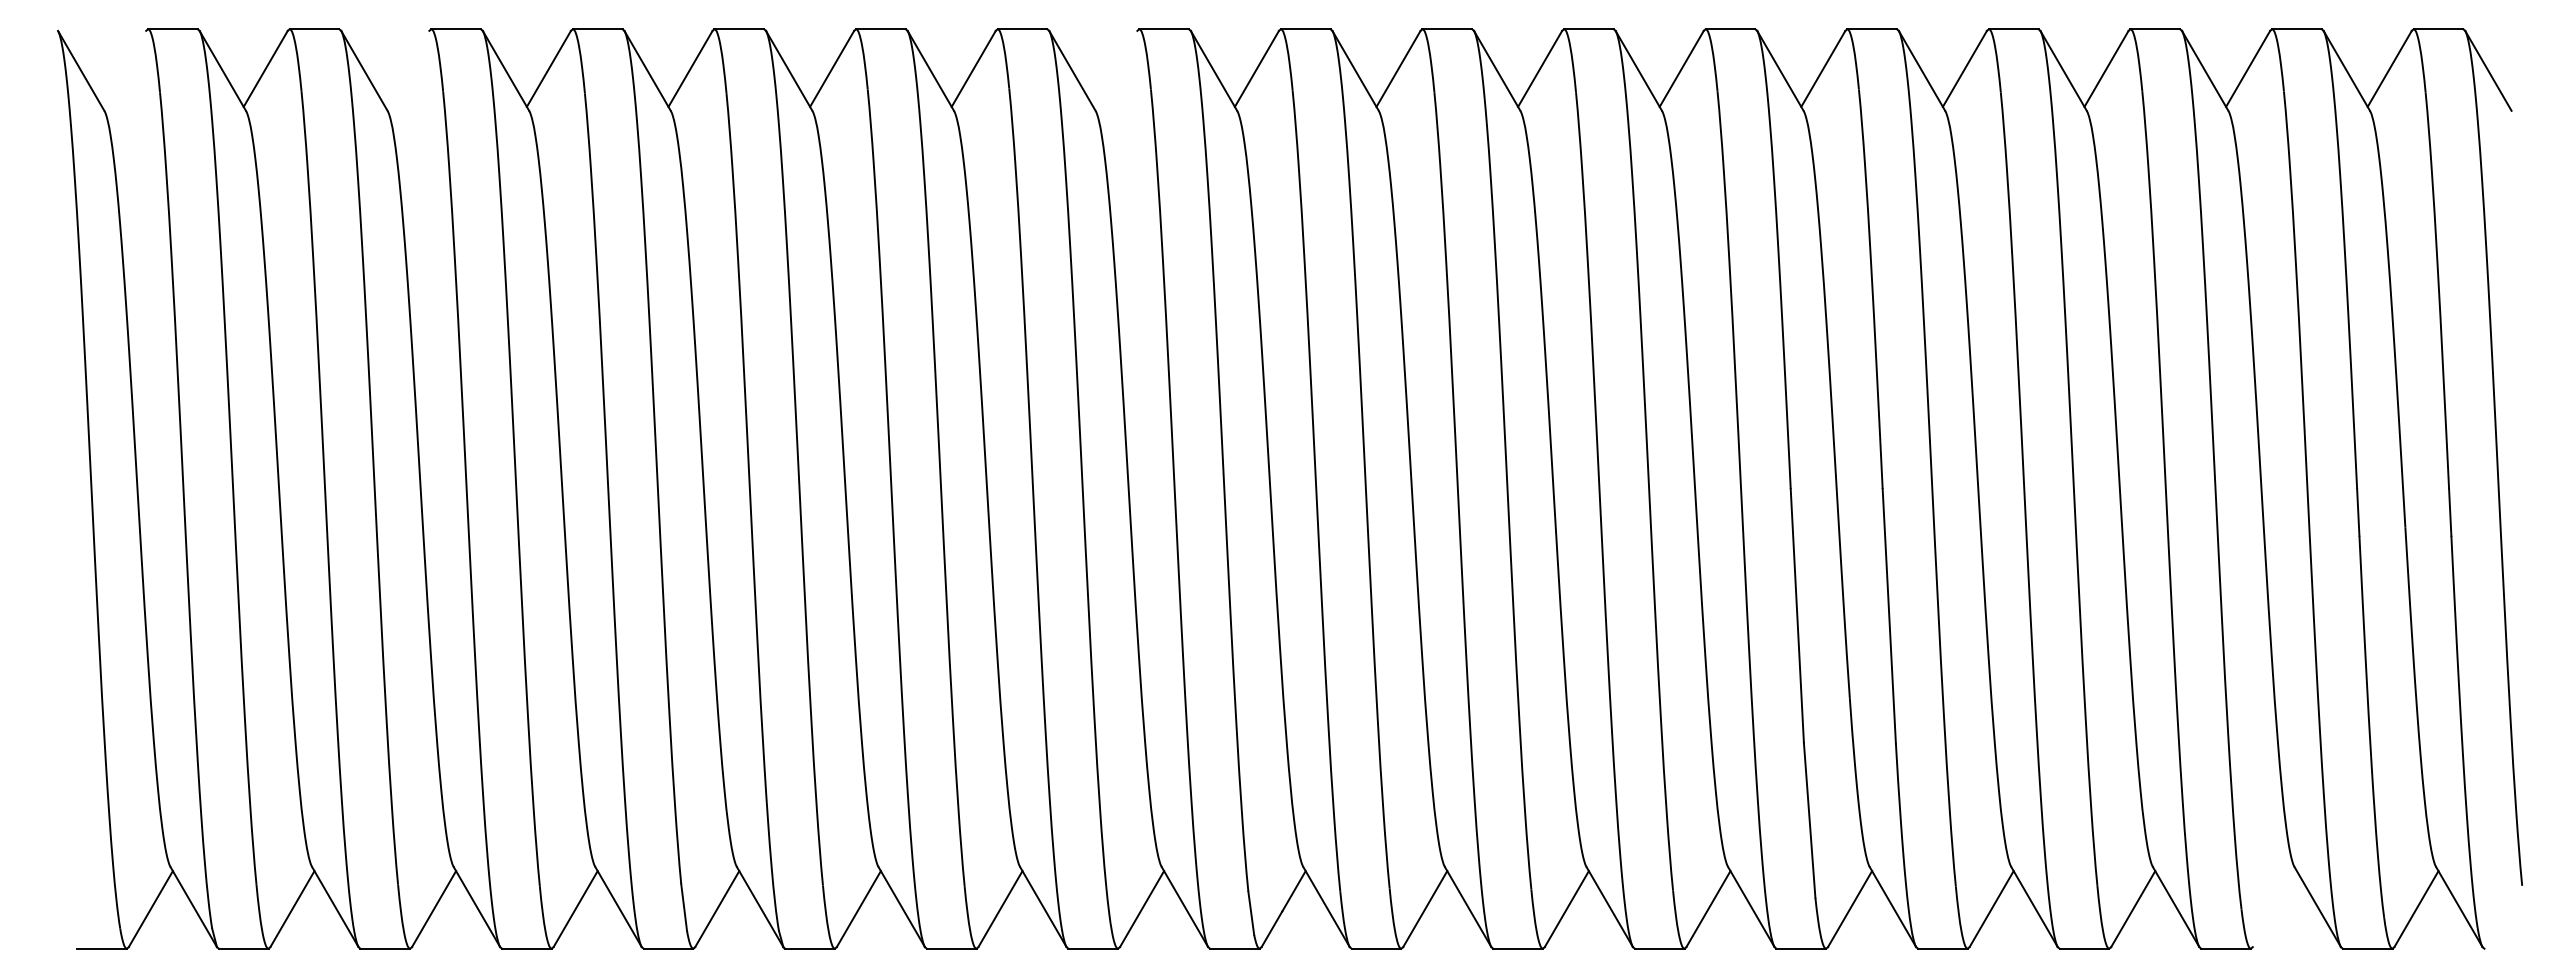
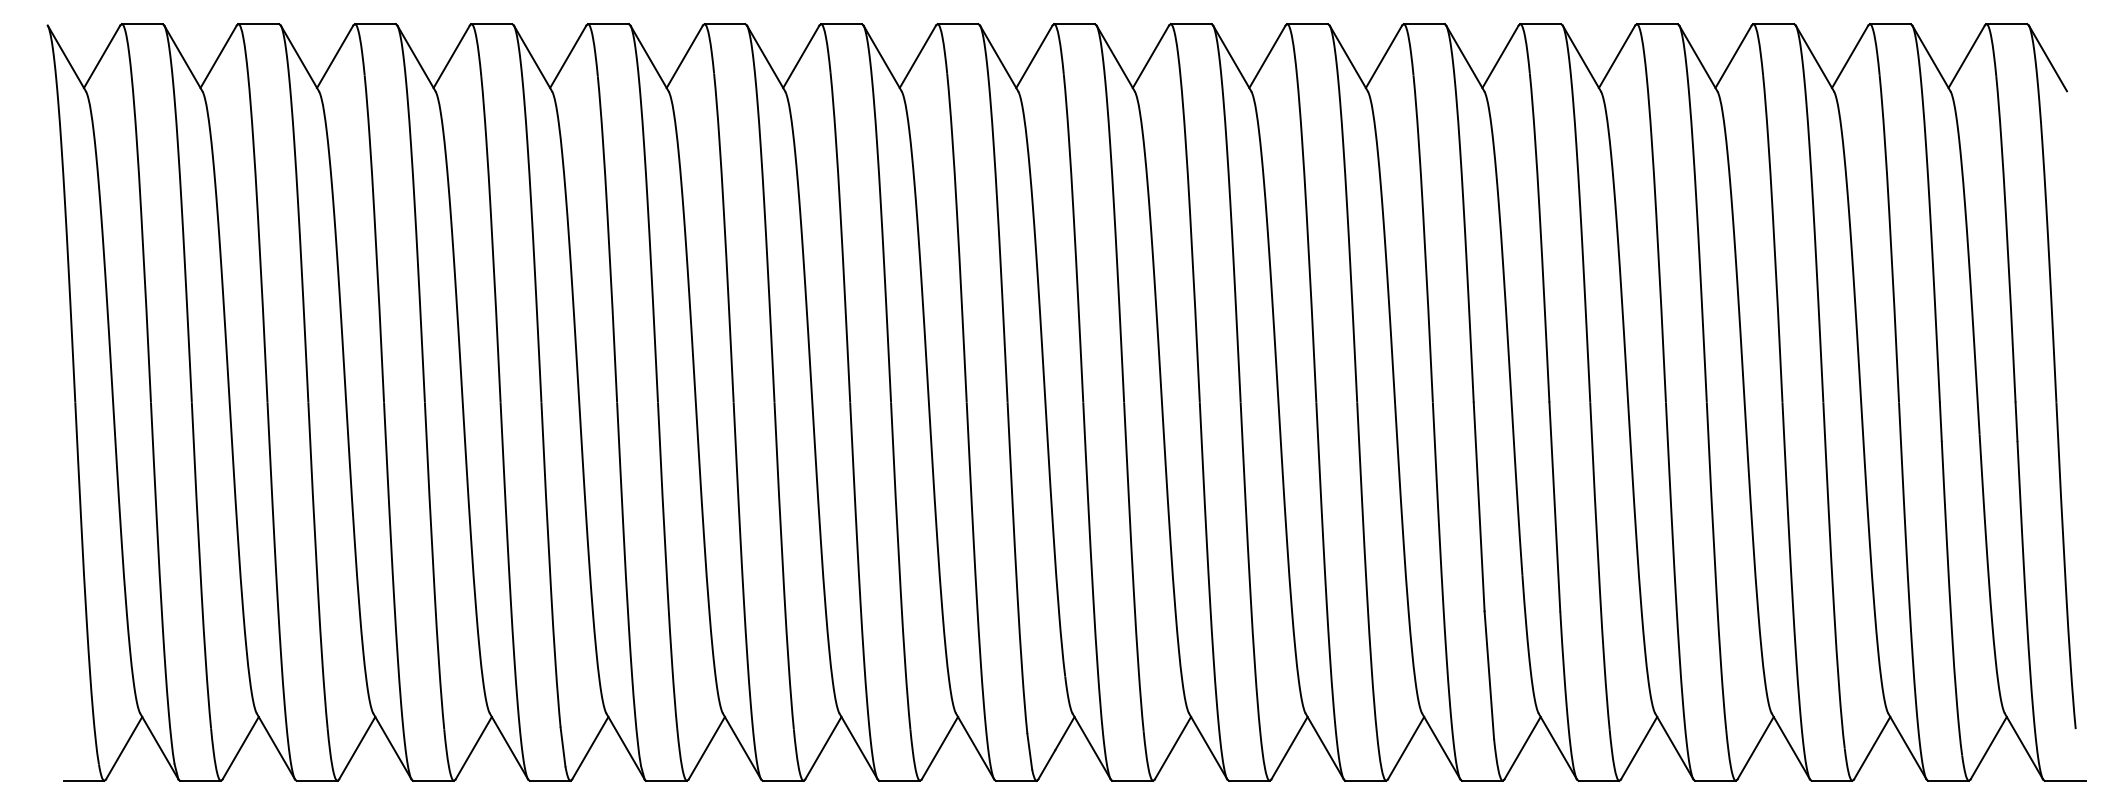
line: (124, 68) -> (102, 56), added
line: (407, 68) -> (335, 56), added
line: (1115, 68) -> (918, 56), added
line: (2274, 909) -> (1871, 748), added
line: (2509, 948) -> (2065, 780), added

